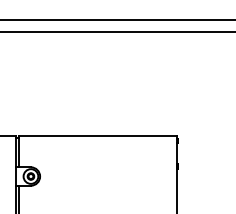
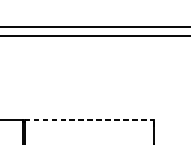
line: (98, 135) -> (89, 120), solid -> dashed

